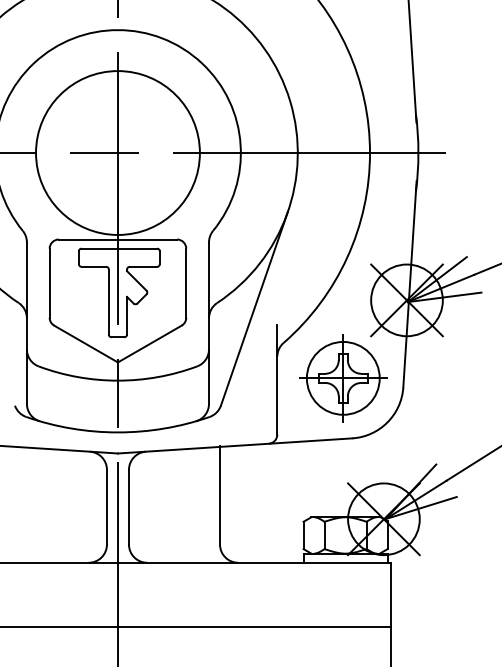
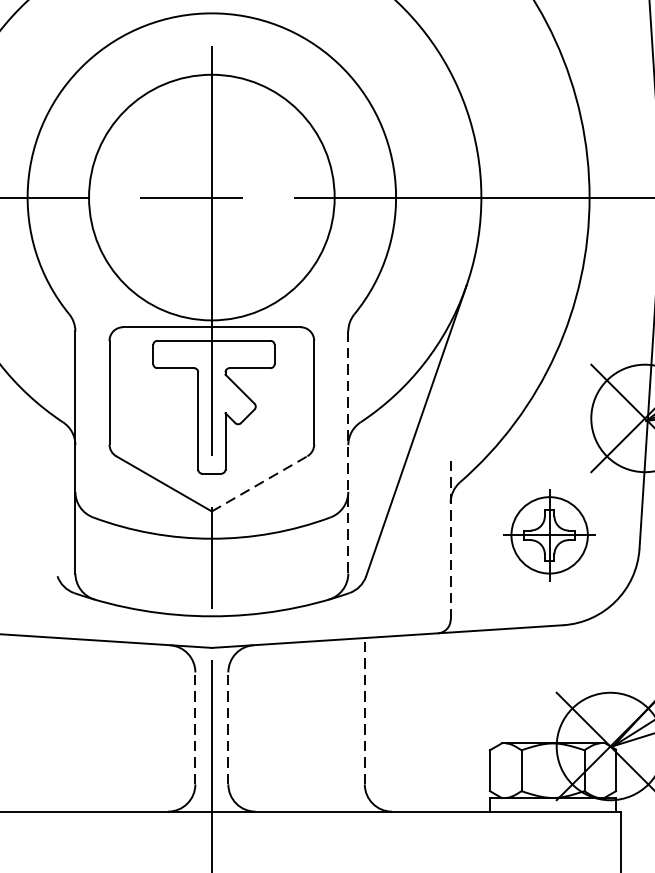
line: (209, 323) -> (349, 453), solid -> dashed
line: (149, 344) -> (259, 484), solid -> dashed
part: (343, 378) -> (549, 535), size x0.7
line: (277, 379) -> (450, 537), solid -> dashed
line: (220, 495) -> (365, 710), solid -> dashed
line: (106, 506) -> (194, 727), solid -> dashed
line: (128, 506) -> (227, 727), solid -> dashed

